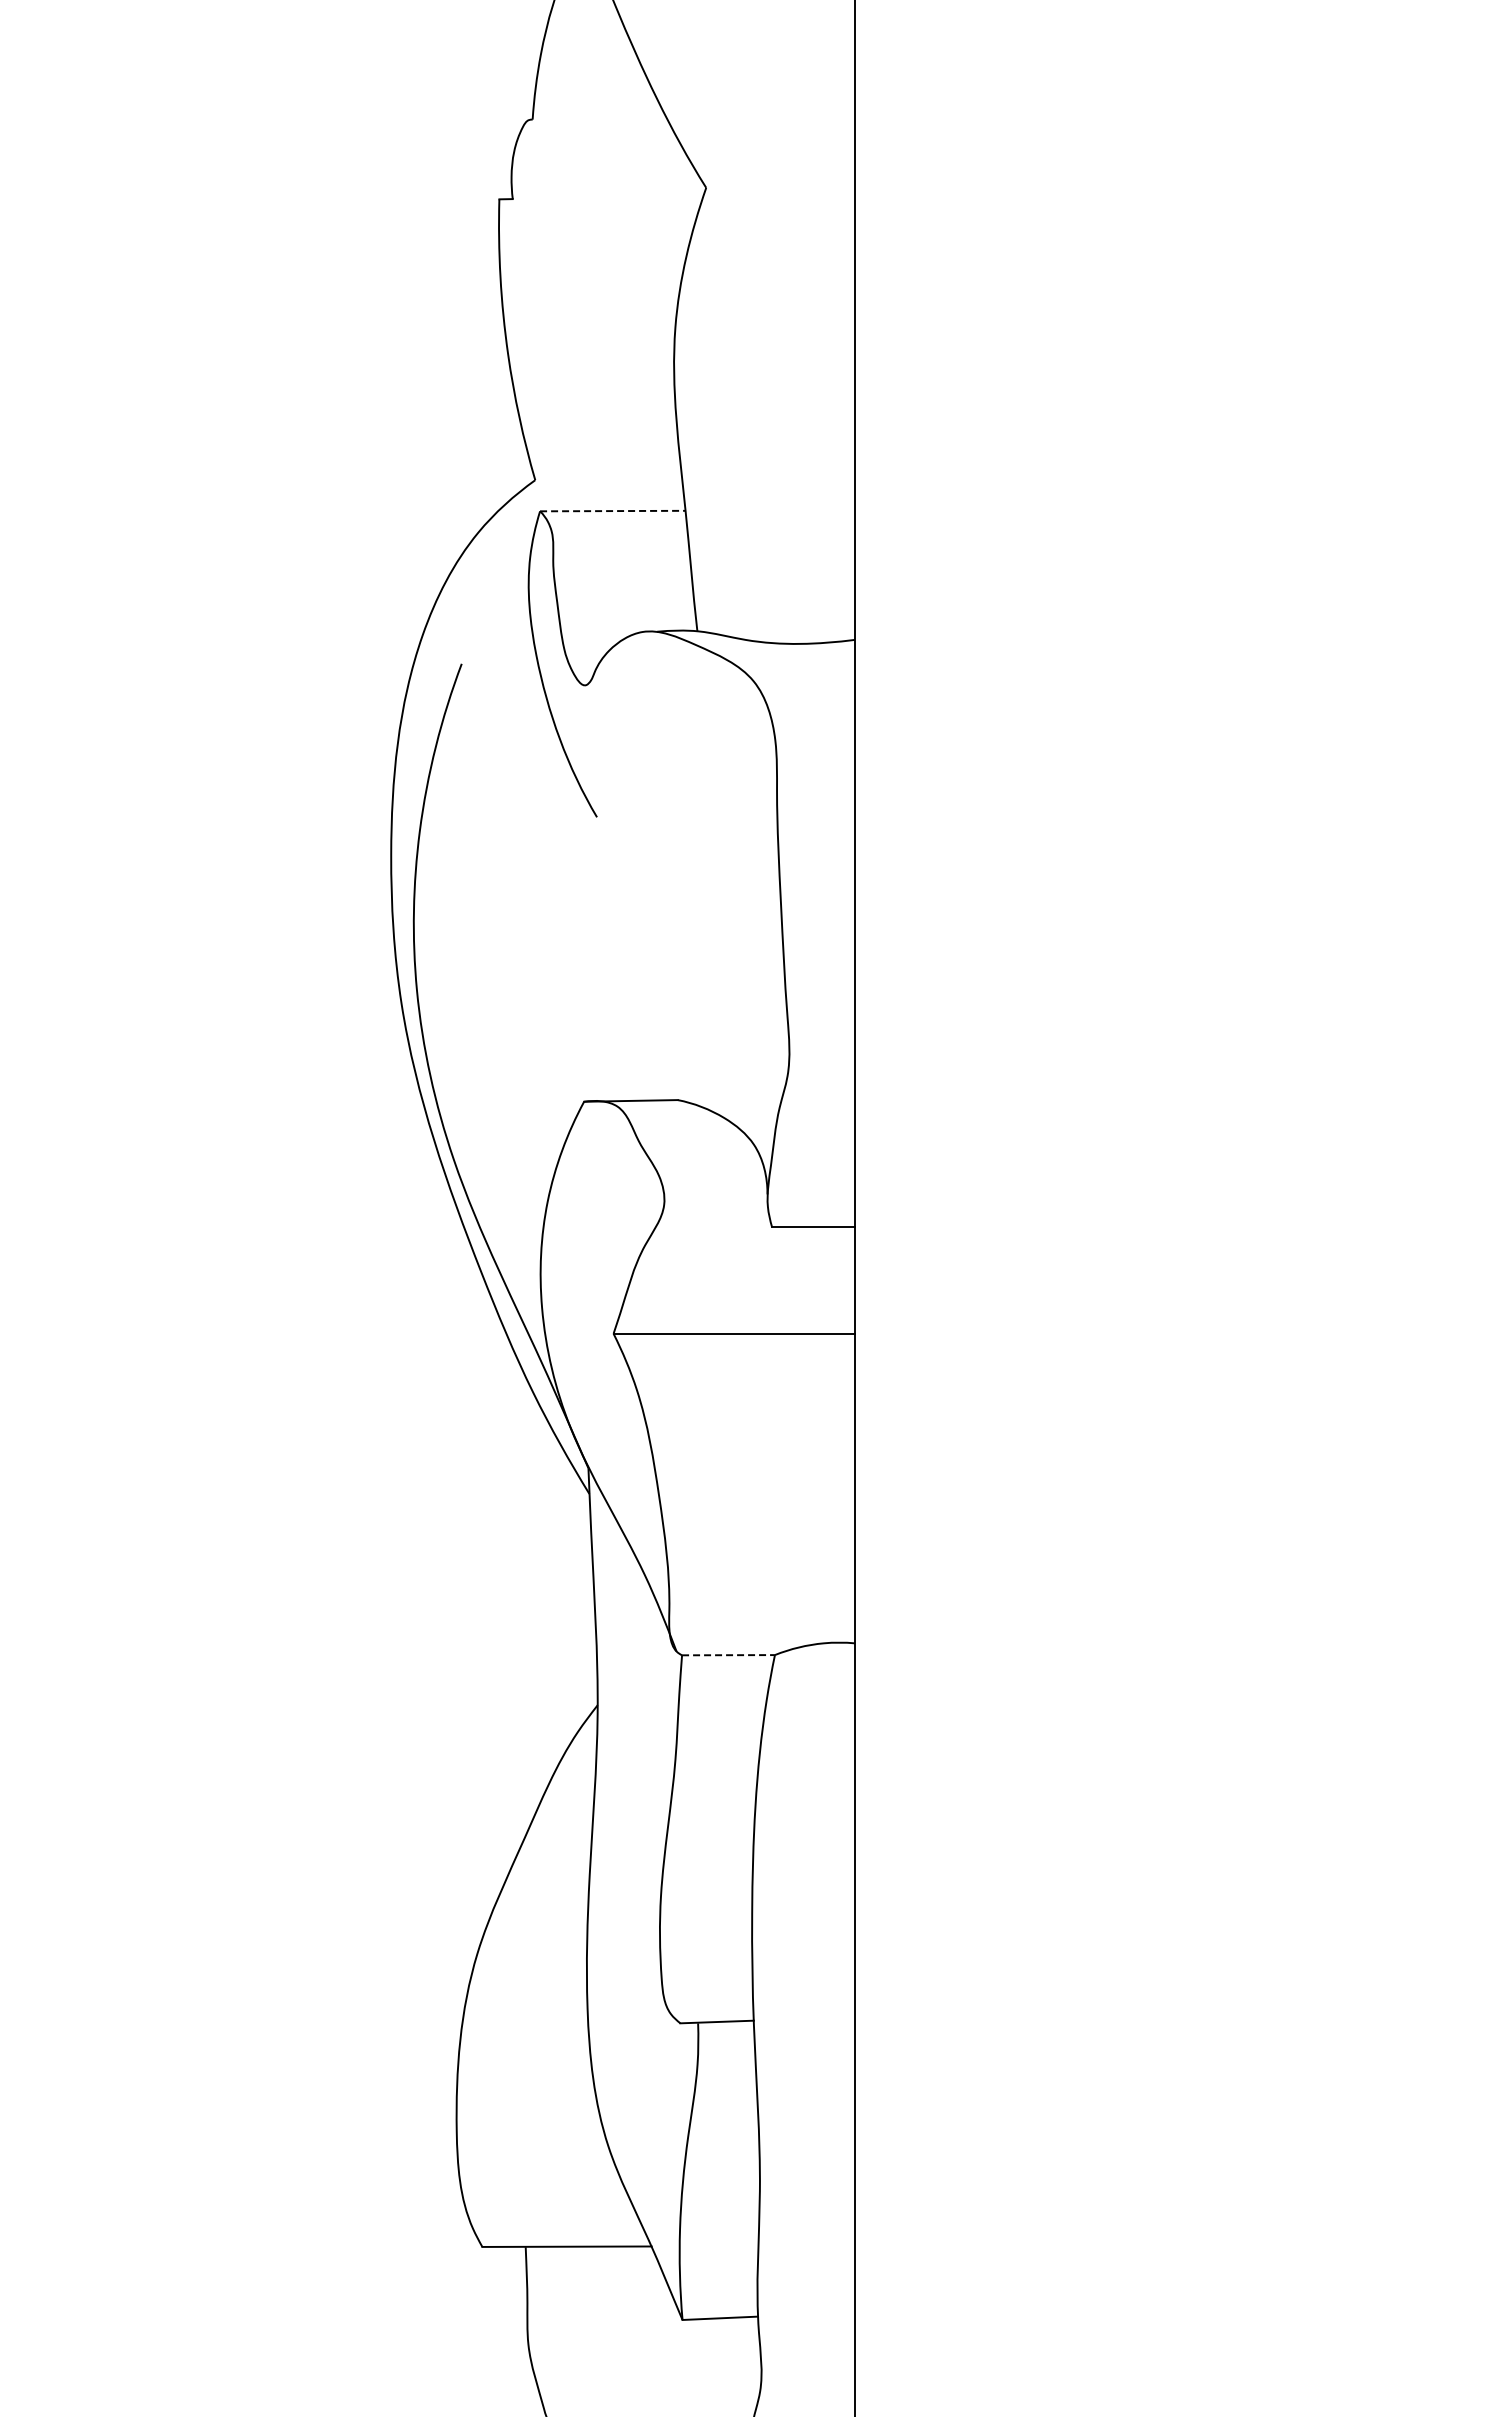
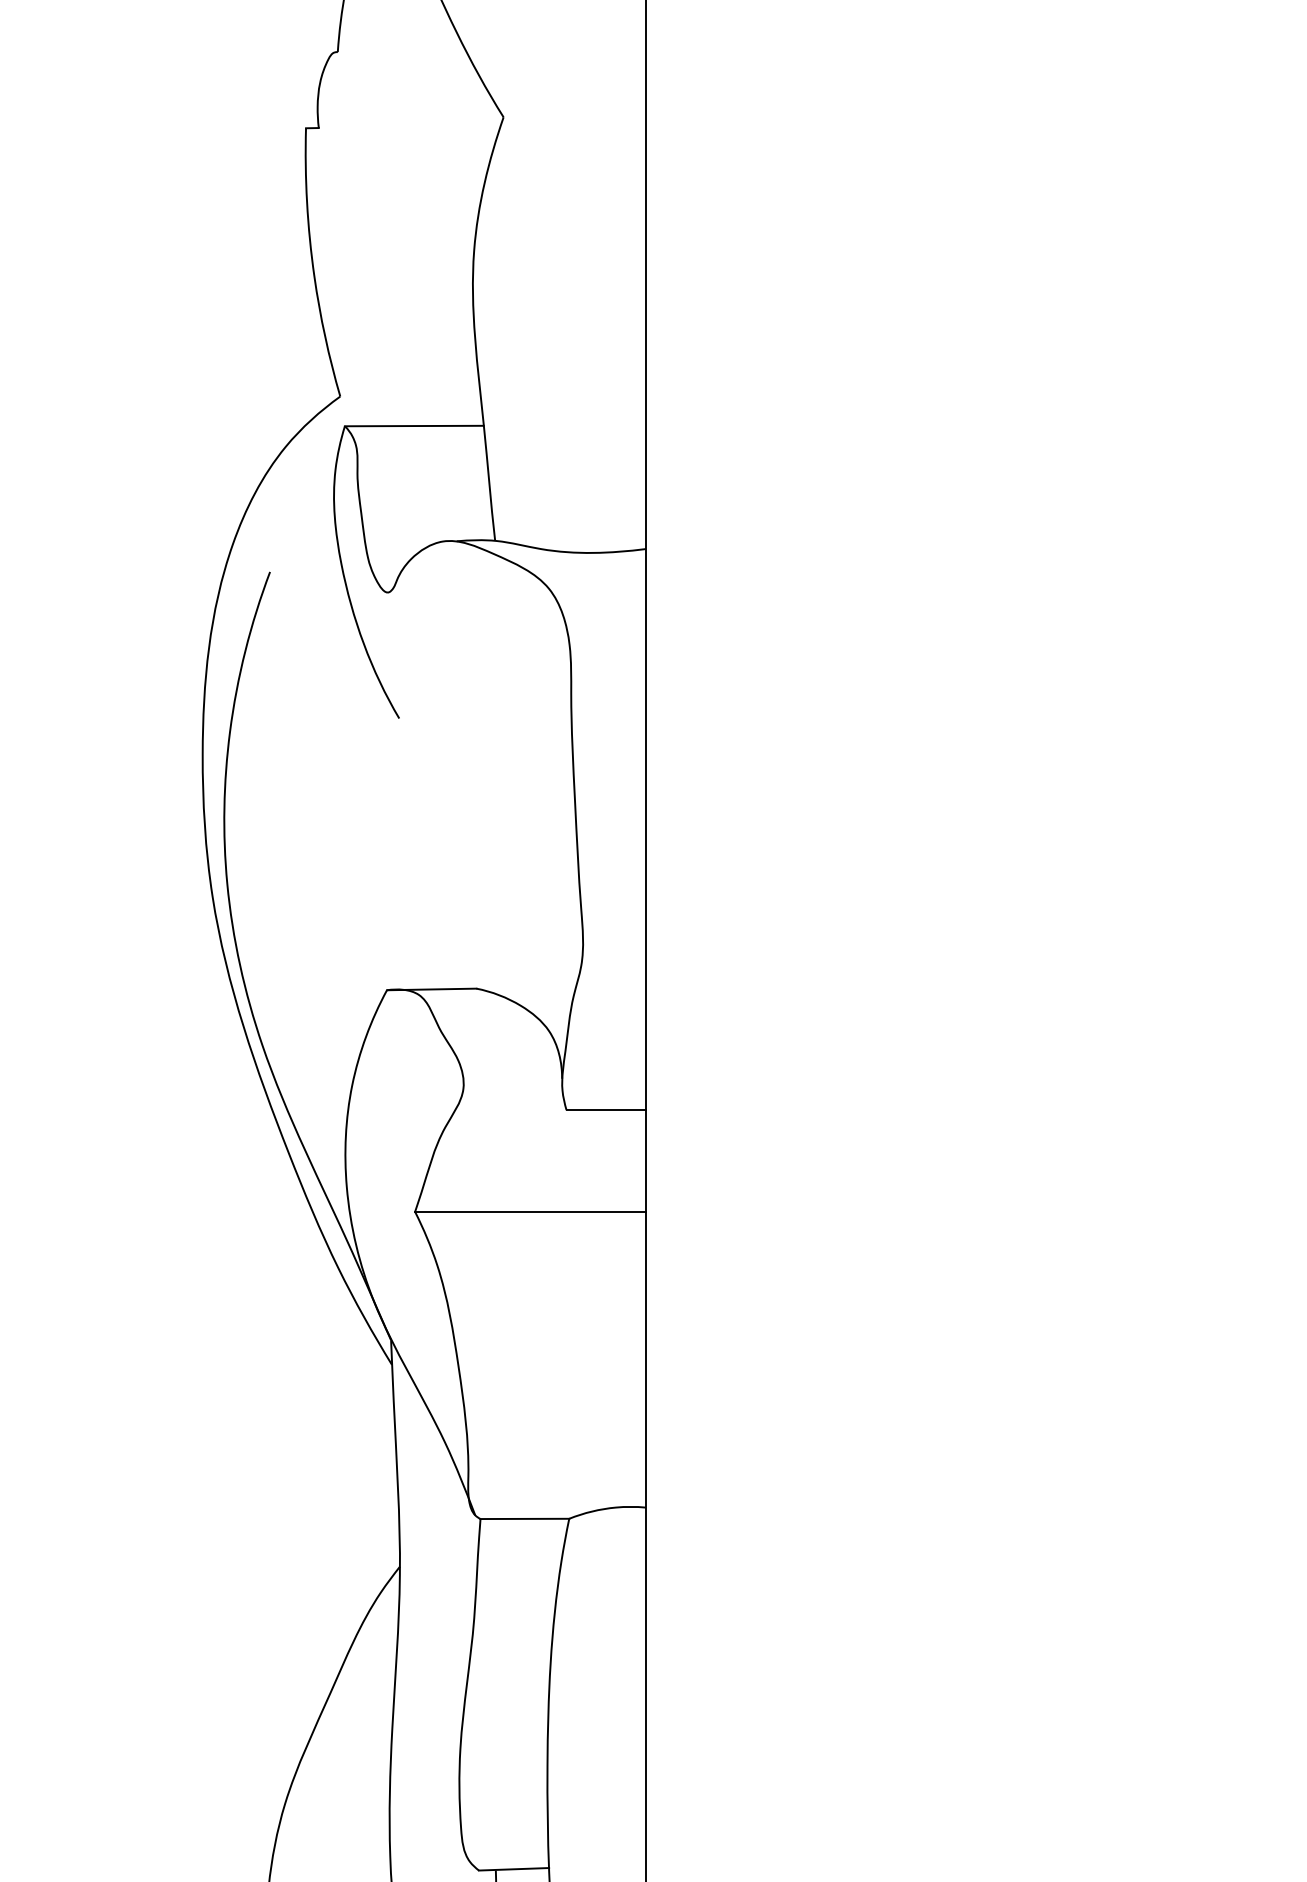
line: (612, 511) -> (414, 426), dashed -> solid
line: (729, 1655) -> (525, 1519), dashed -> solid

